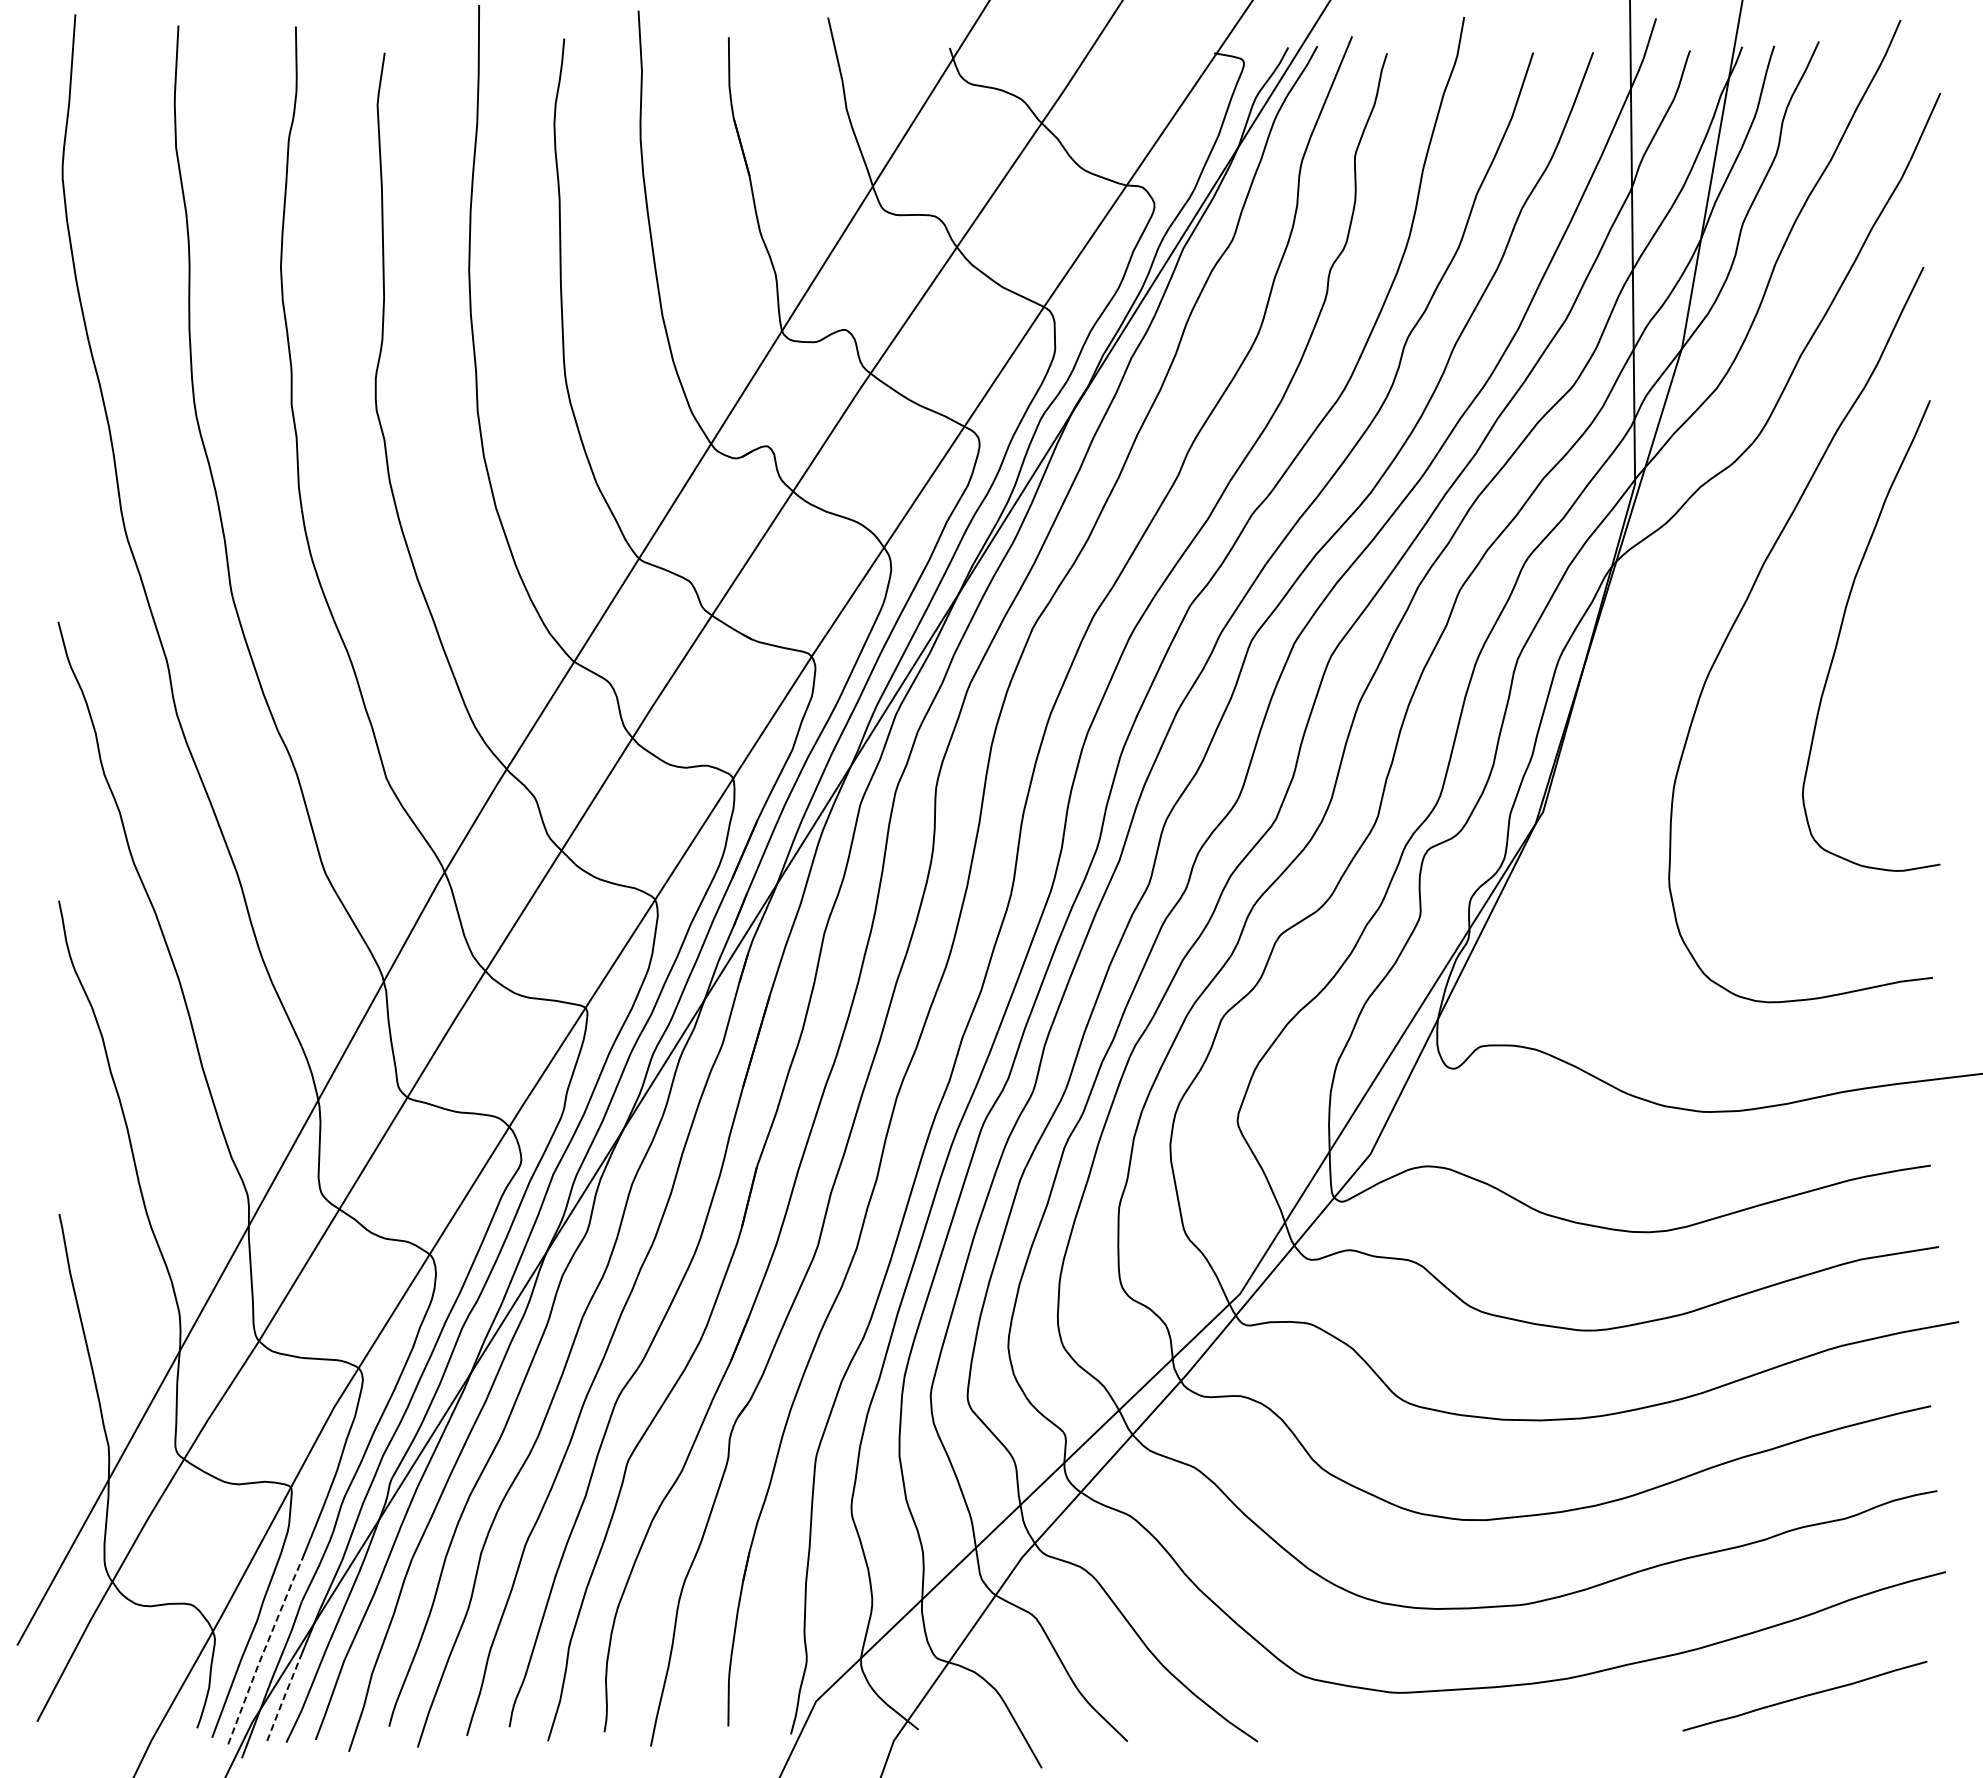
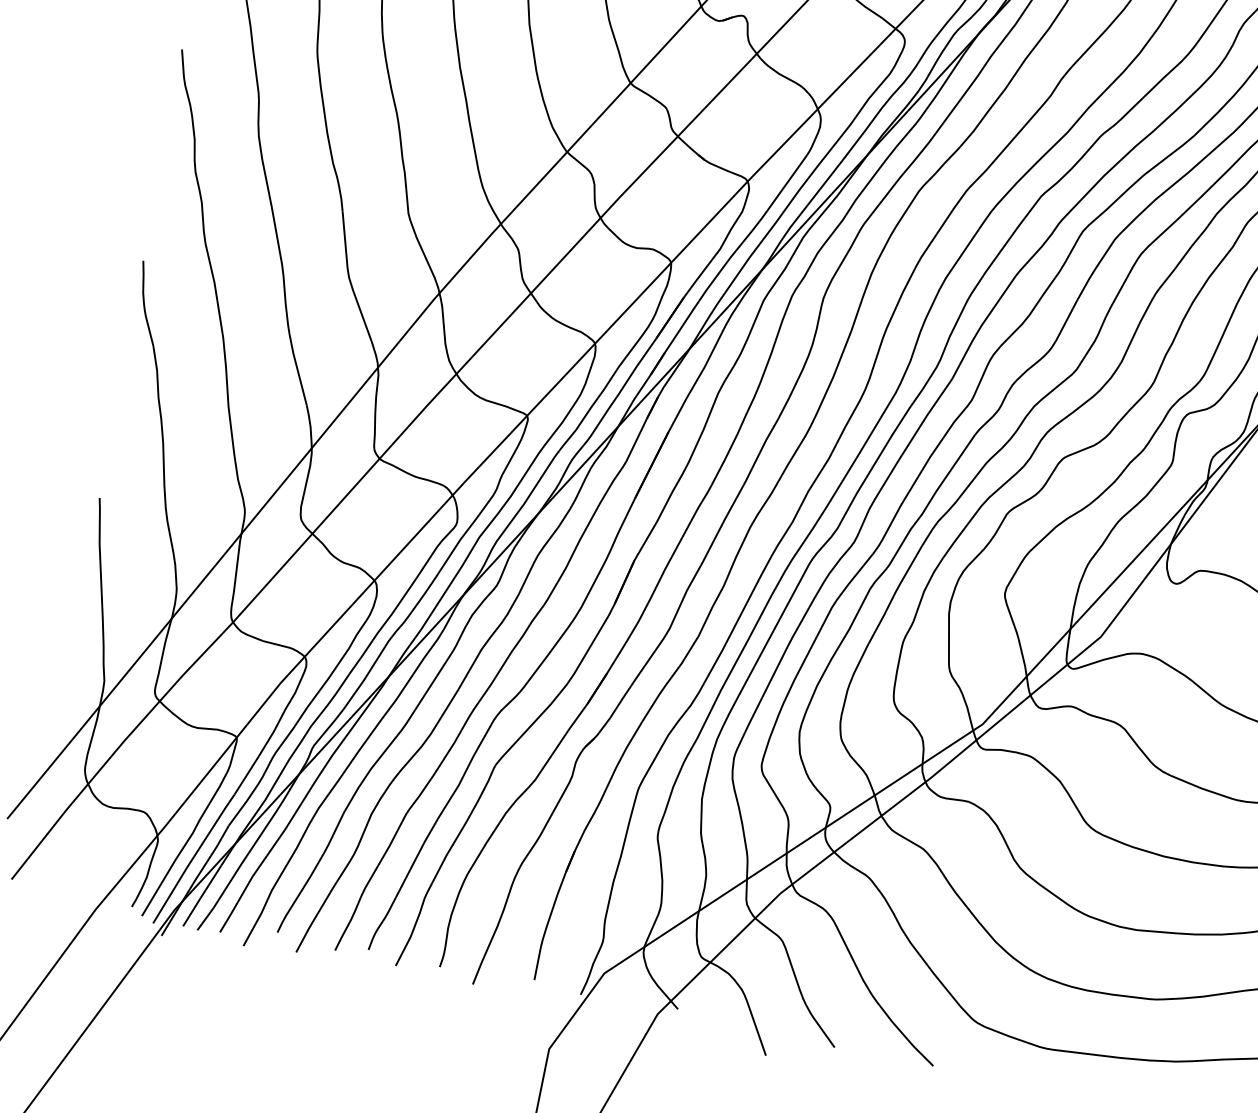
line: (264, 1651) -> (193, 858), dashed -> solid
line: (284, 1697) -> (202, 895), dashed -> solid

